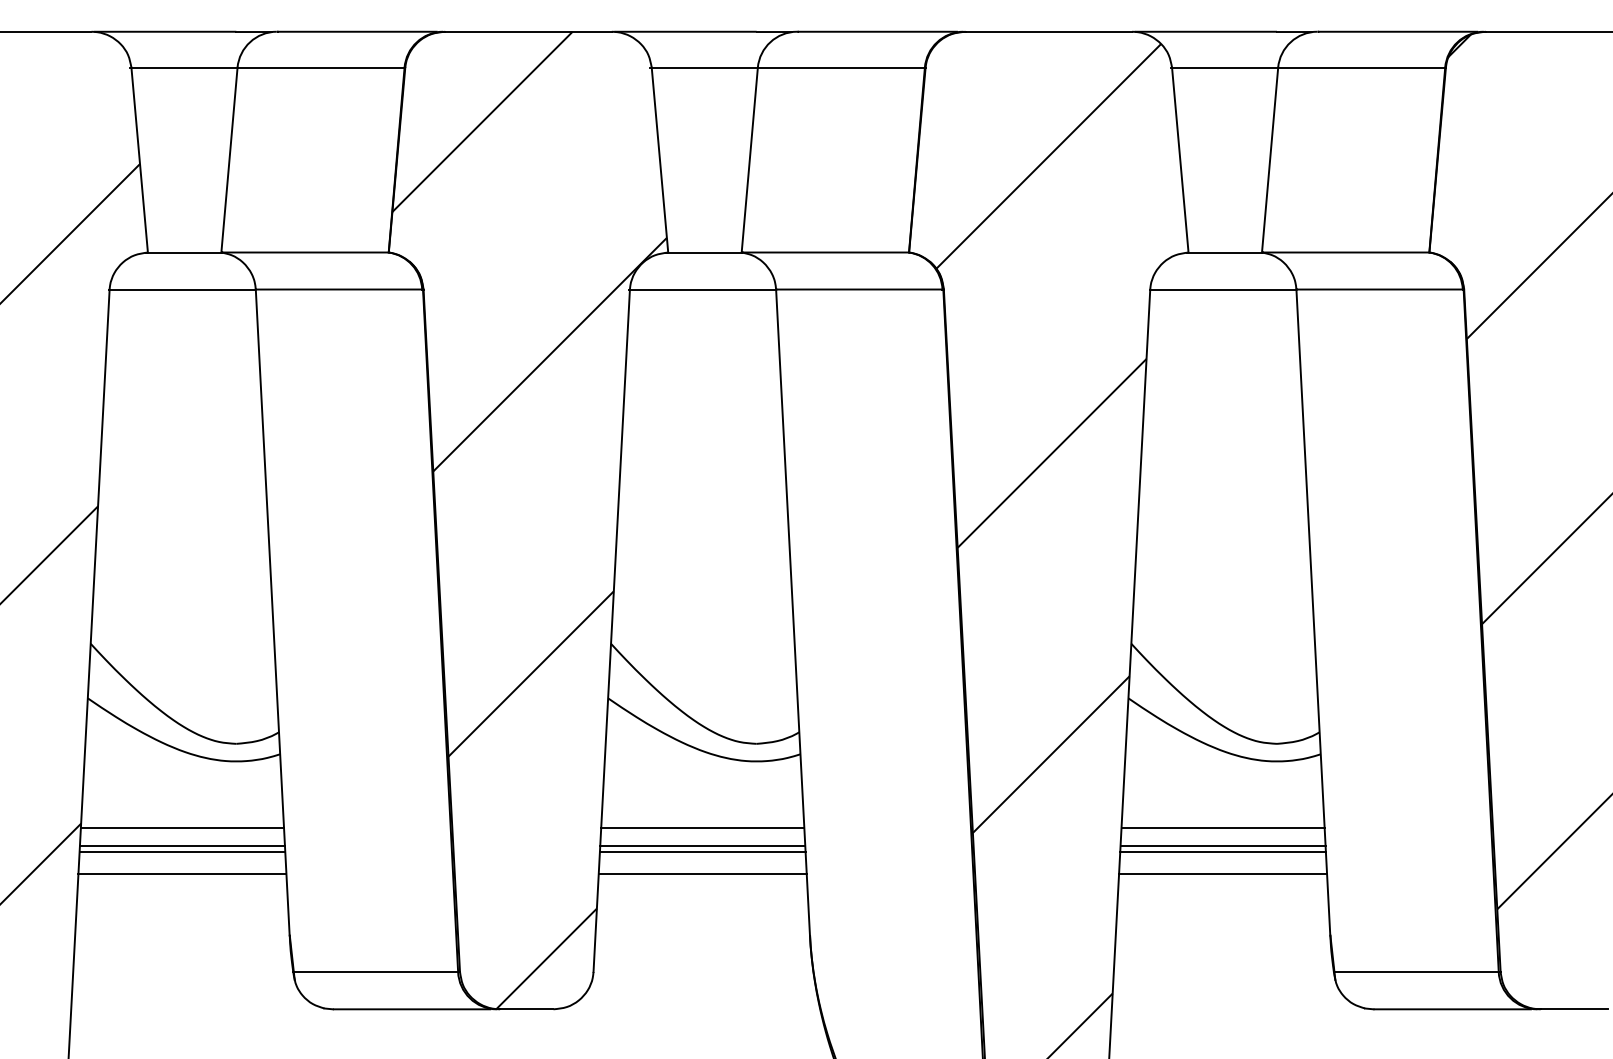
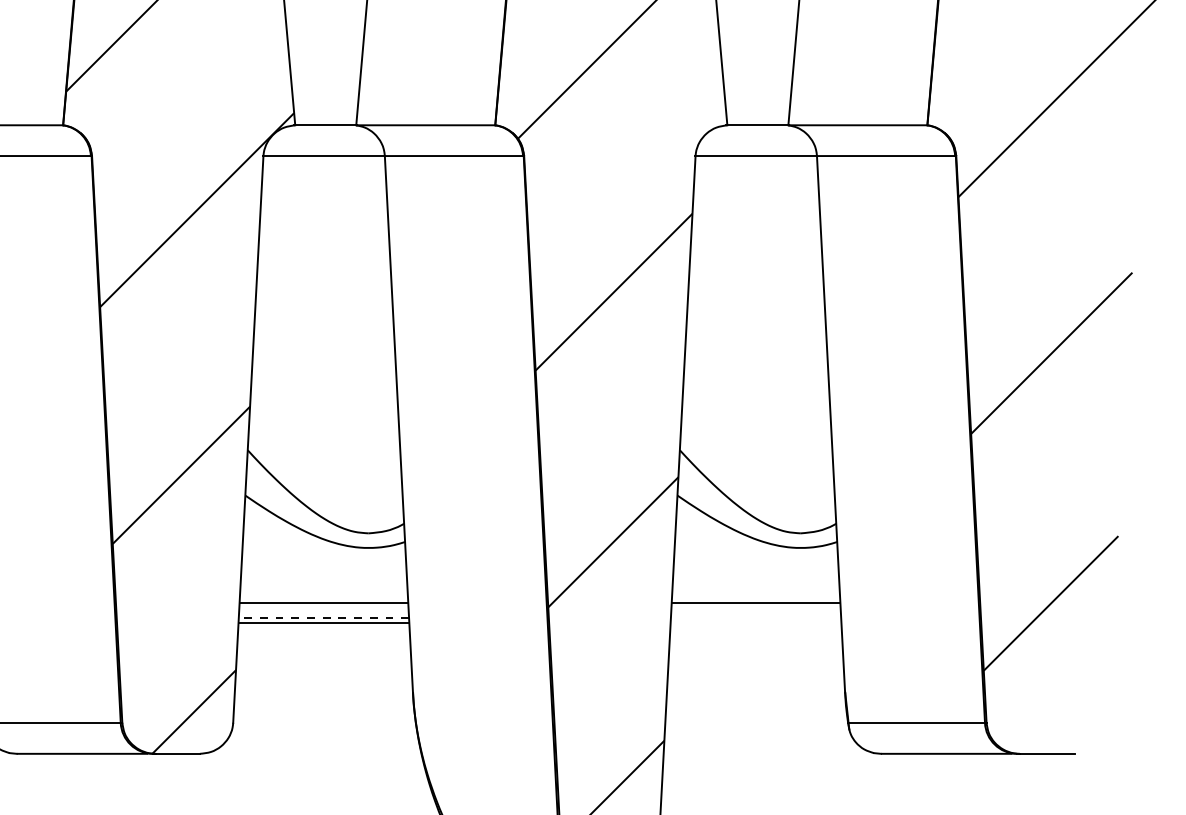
line: (702, 846) -> (323, 618), solid -> dashed
line: (1222, 846) -> (755, 618), removed
line: (1222, 851) -> (755, 622), removed
line: (702, 874) -> (323, 641), removed
line: (1223, 874) -> (756, 641), removed

